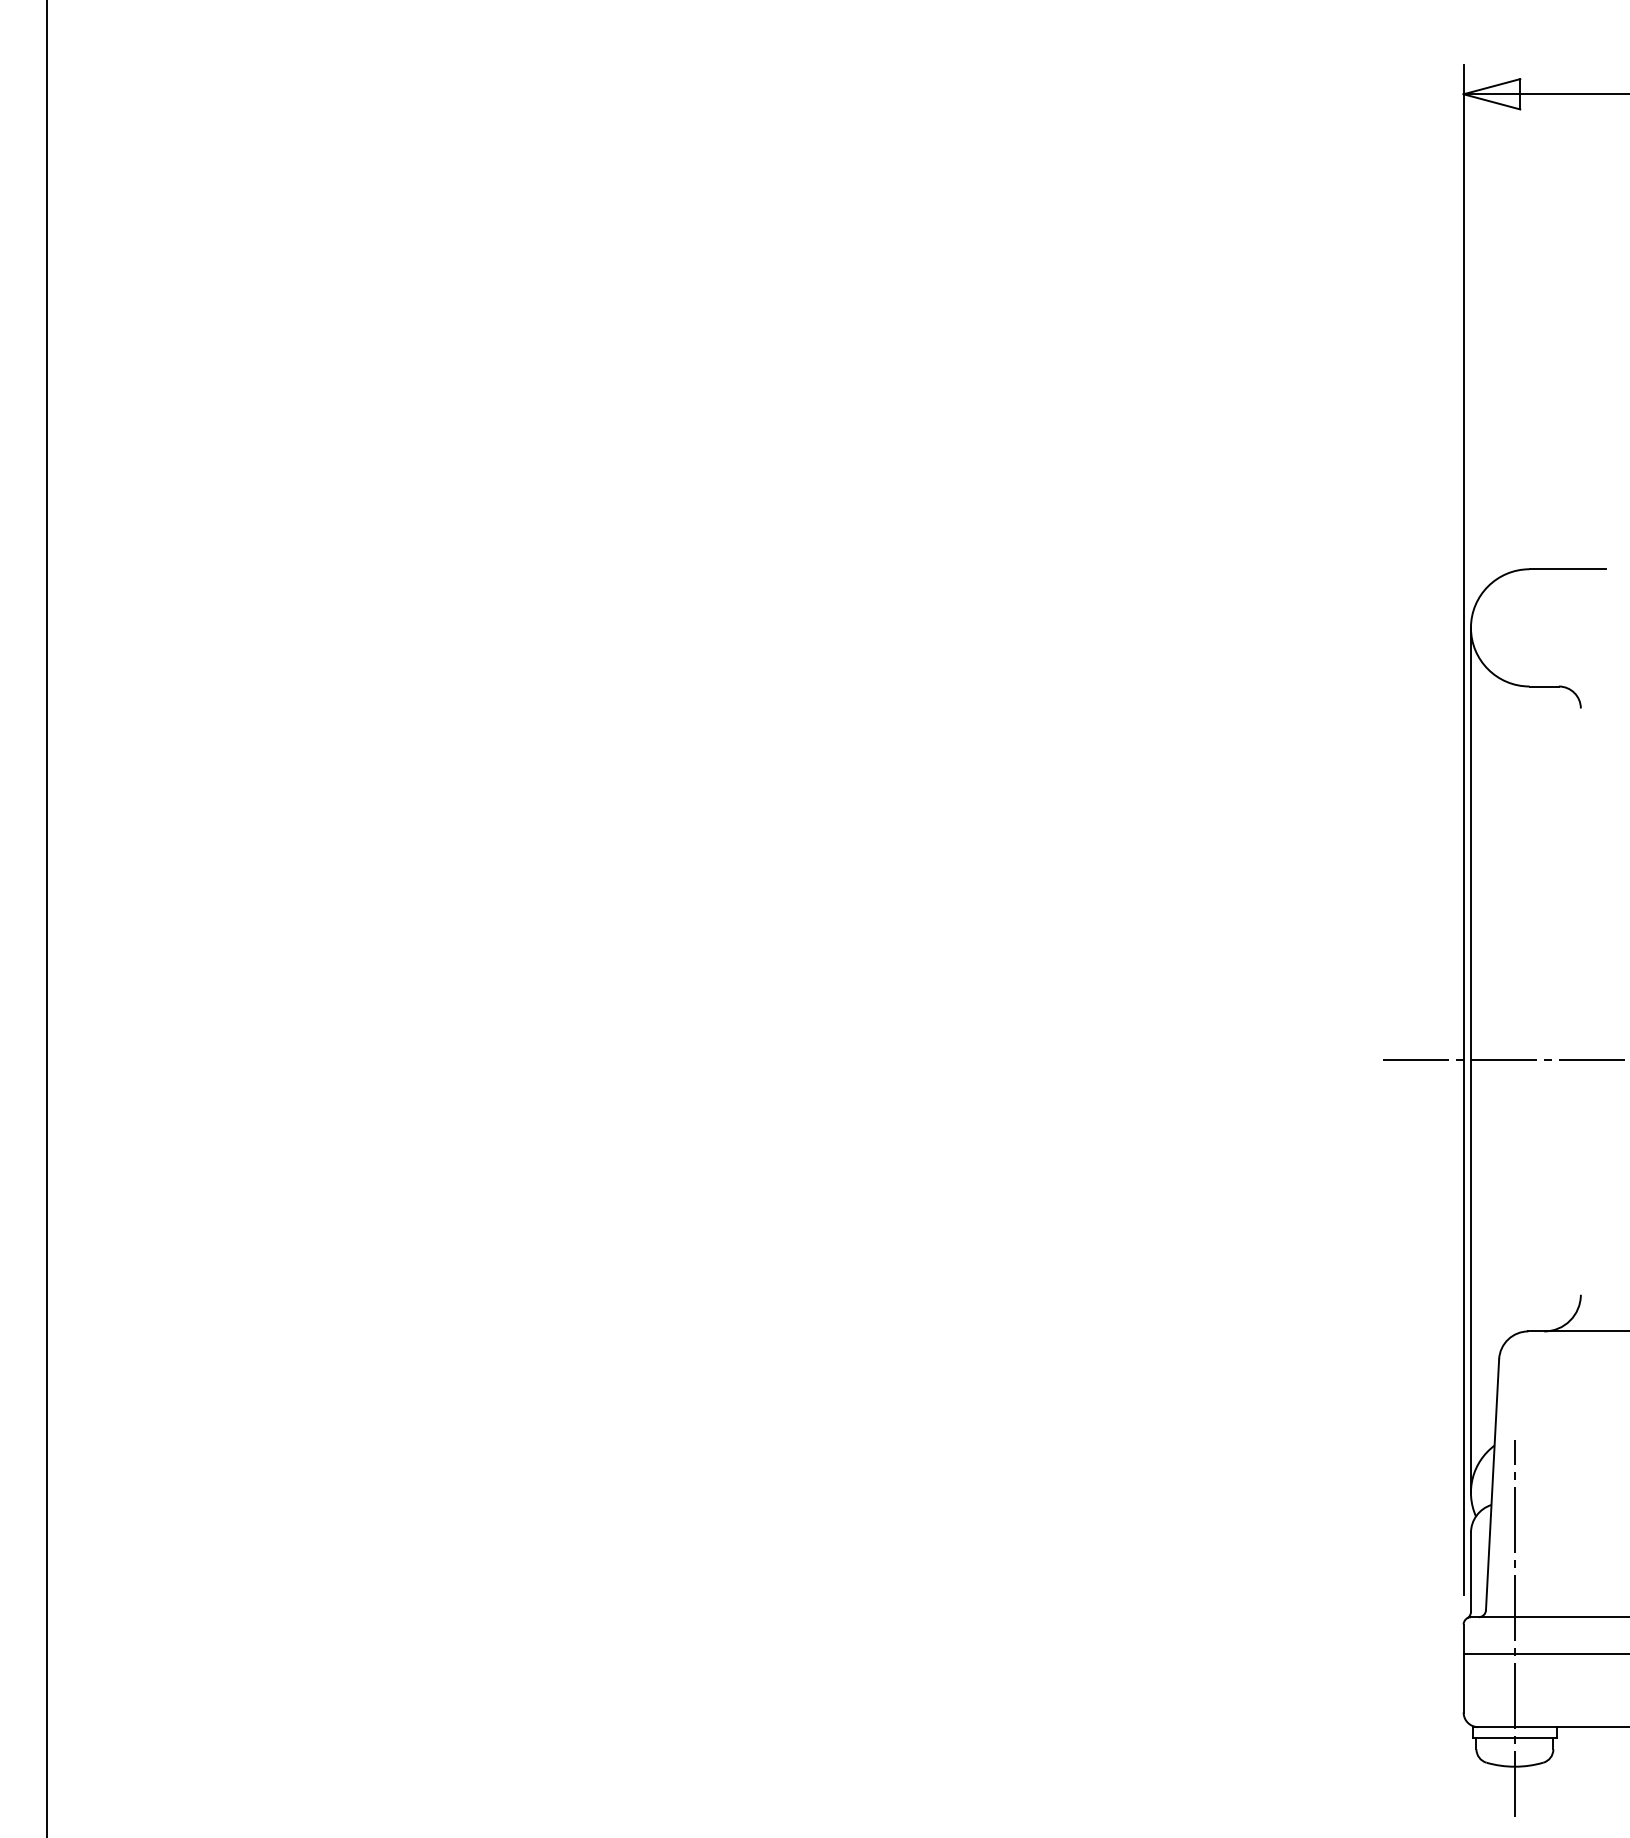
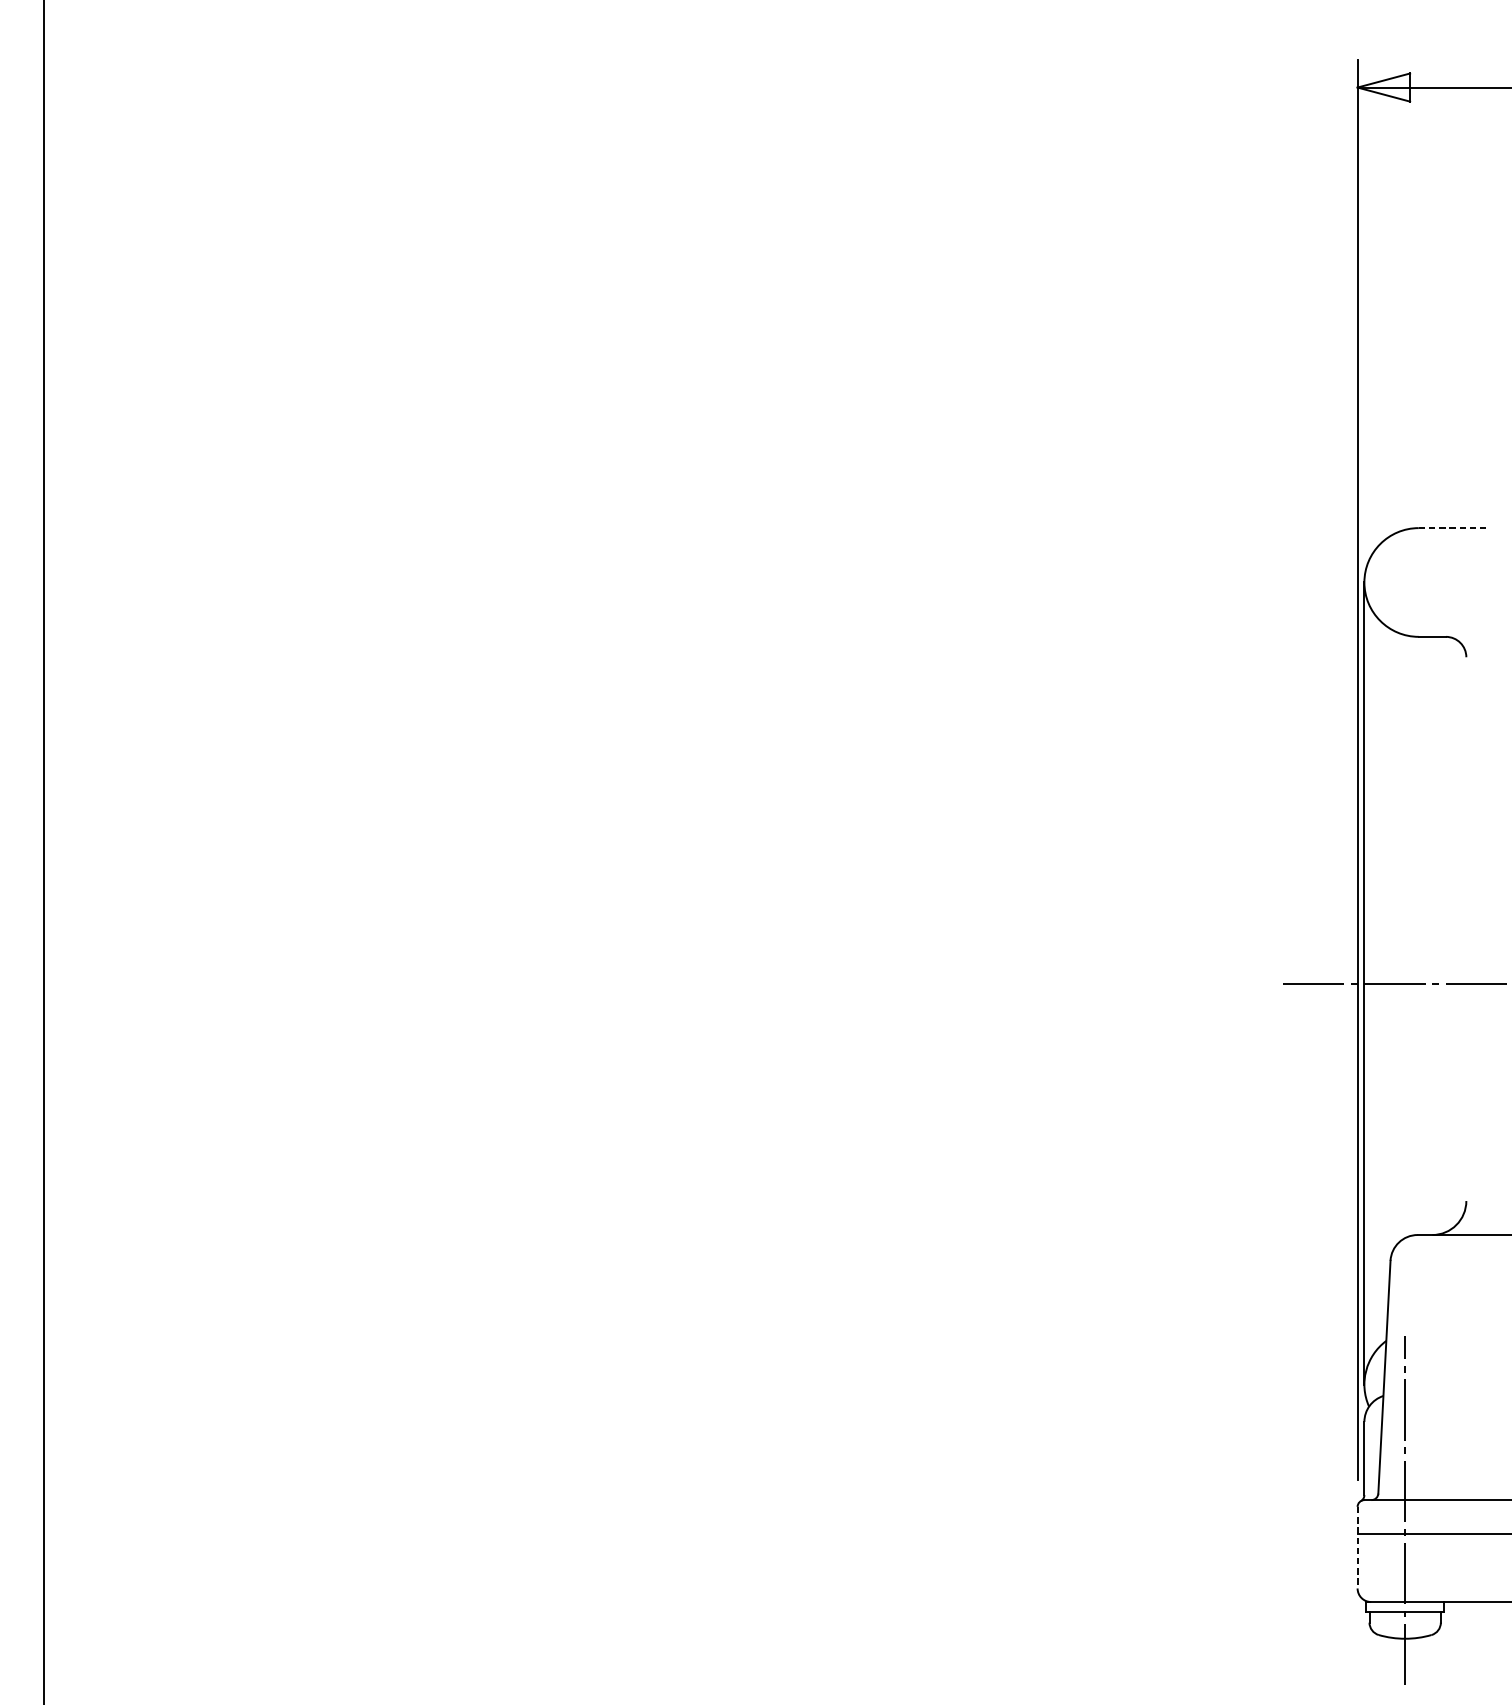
line: (1567, 569) -> (1453, 528), solid -> dashed
line: (1463, 1668) -> (1357, 1547), solid -> dashed

